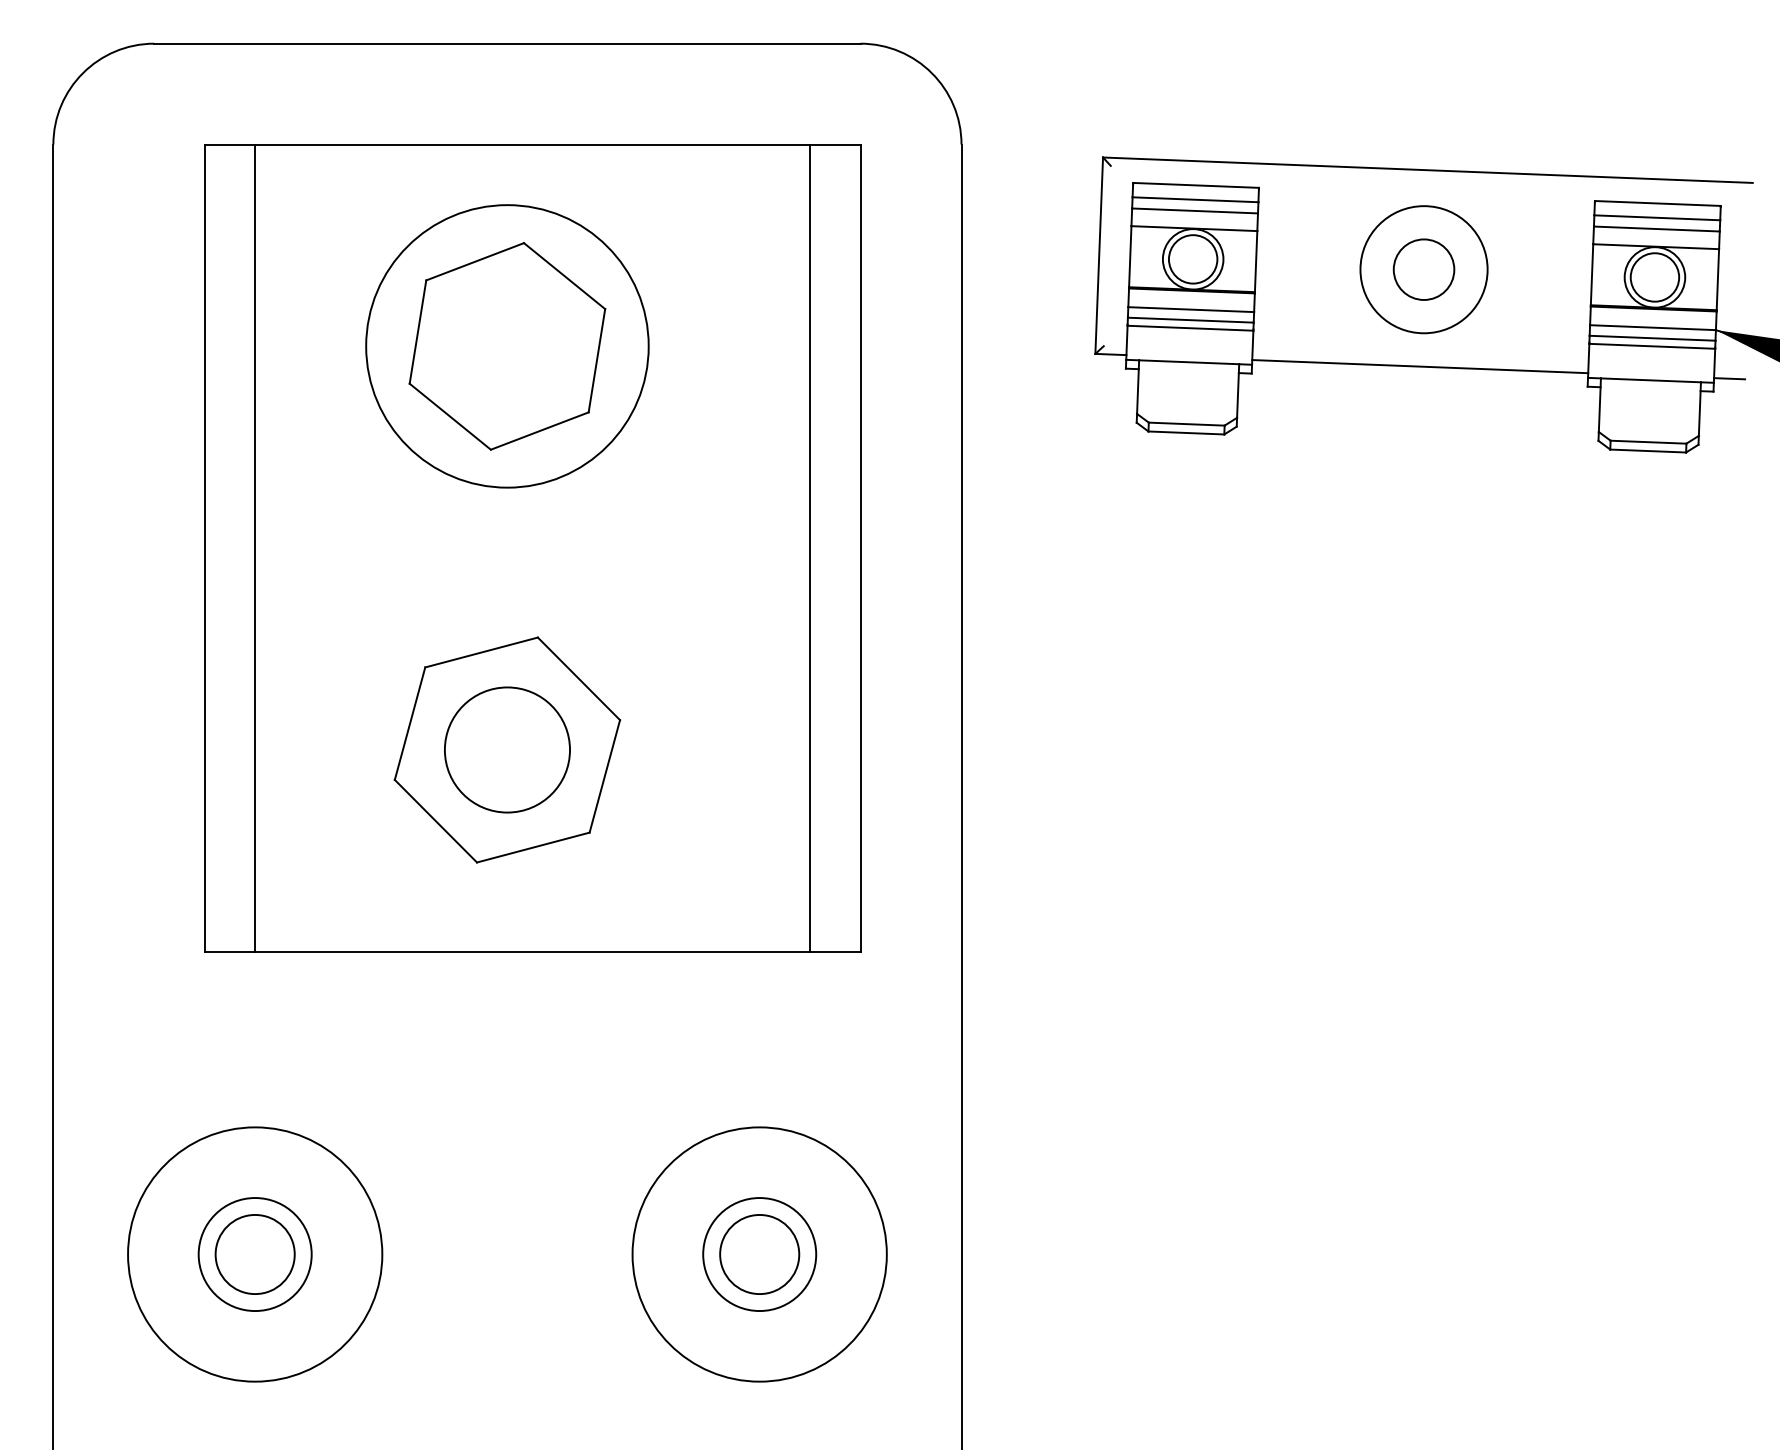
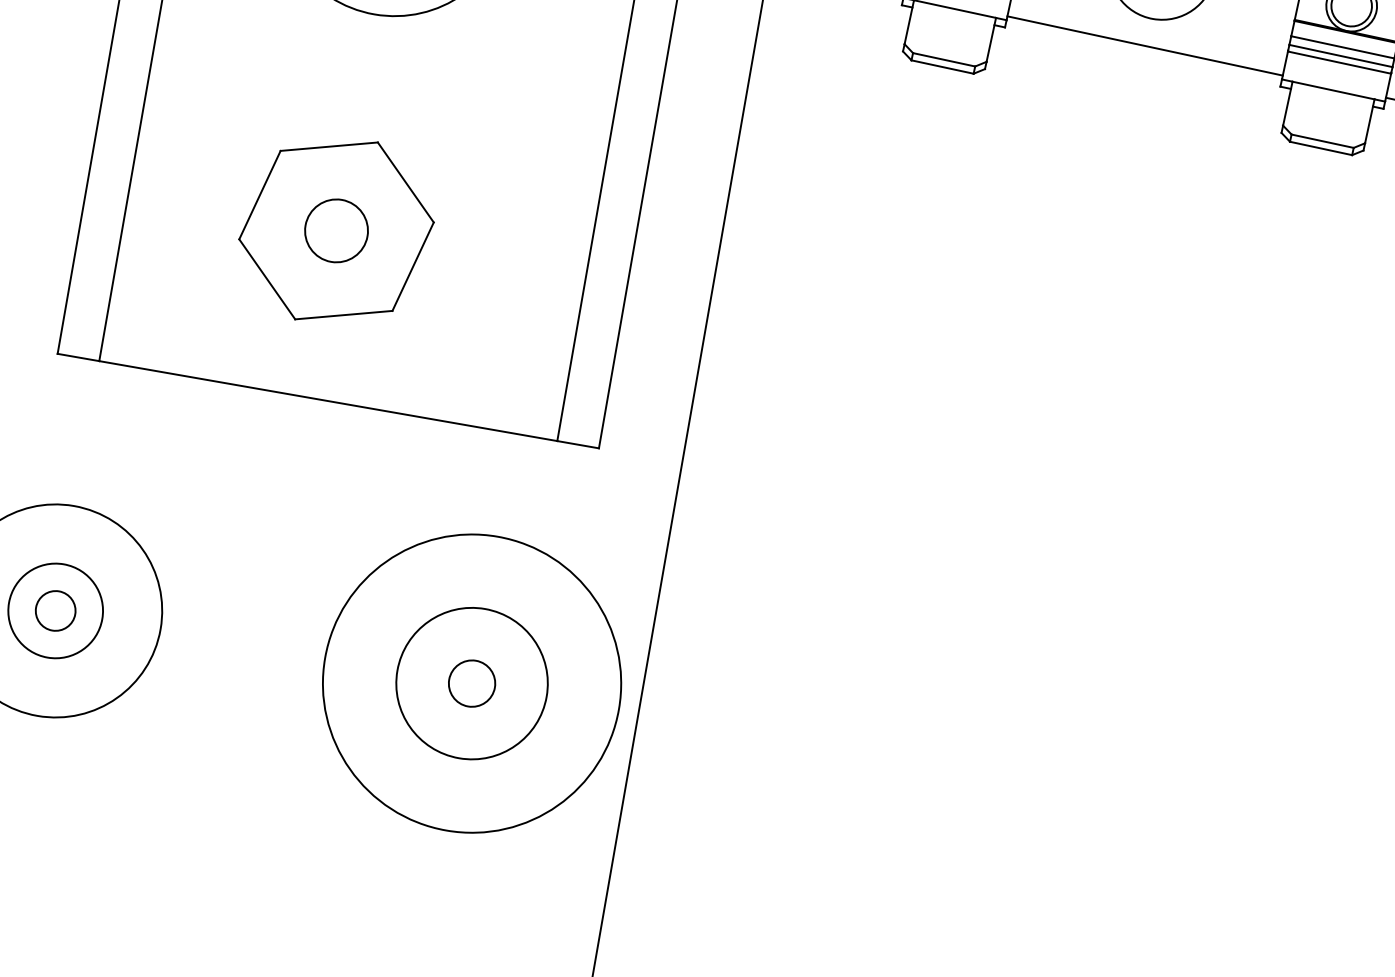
circle: (507, 749) -> (336, 230), size x0.6
circle: (254, 1254) -> (55, 610), size x0.6
circle: (759, 1254) -> (471, 683), size x0.7
circle: (759, 1254) -> (471, 683), size x1.4
circle: (759, 1254) -> (471, 683), size x1.6

